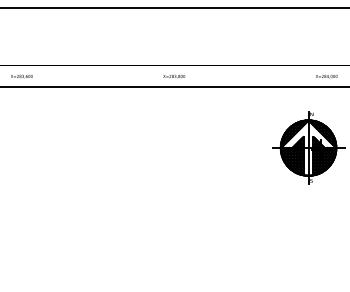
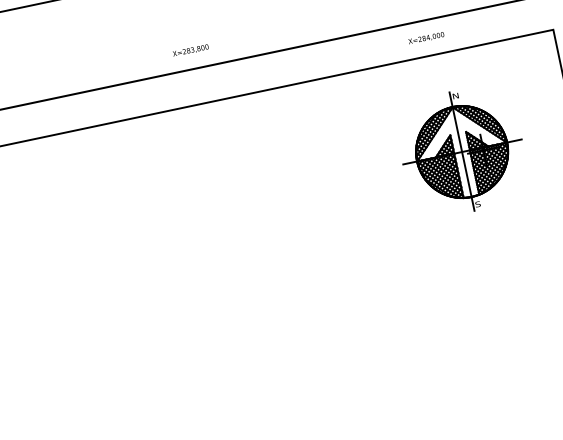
text: (174, 76) -> (191, 50), moved
text: (326, 76) -> (426, 38), moved

